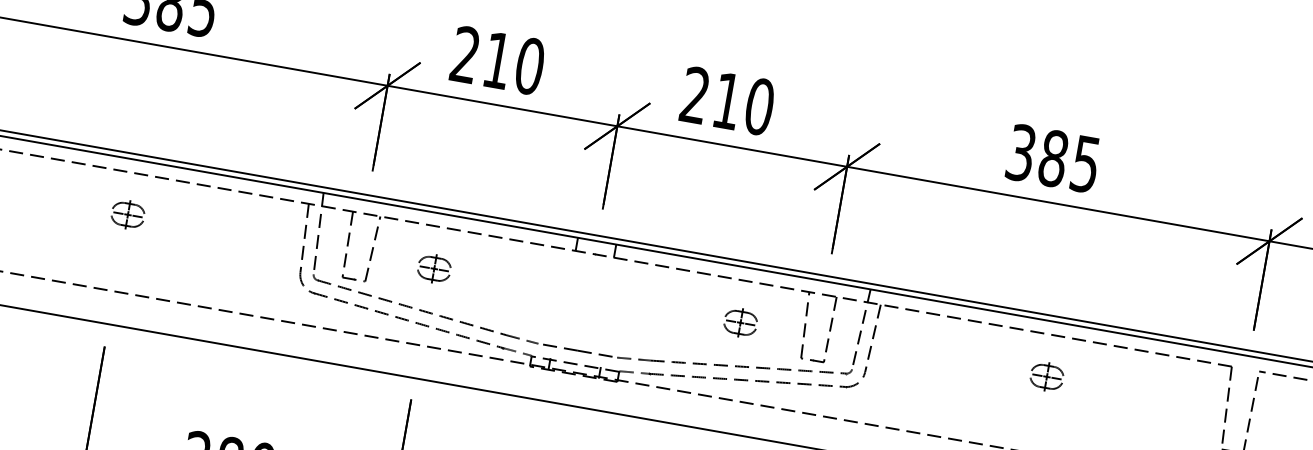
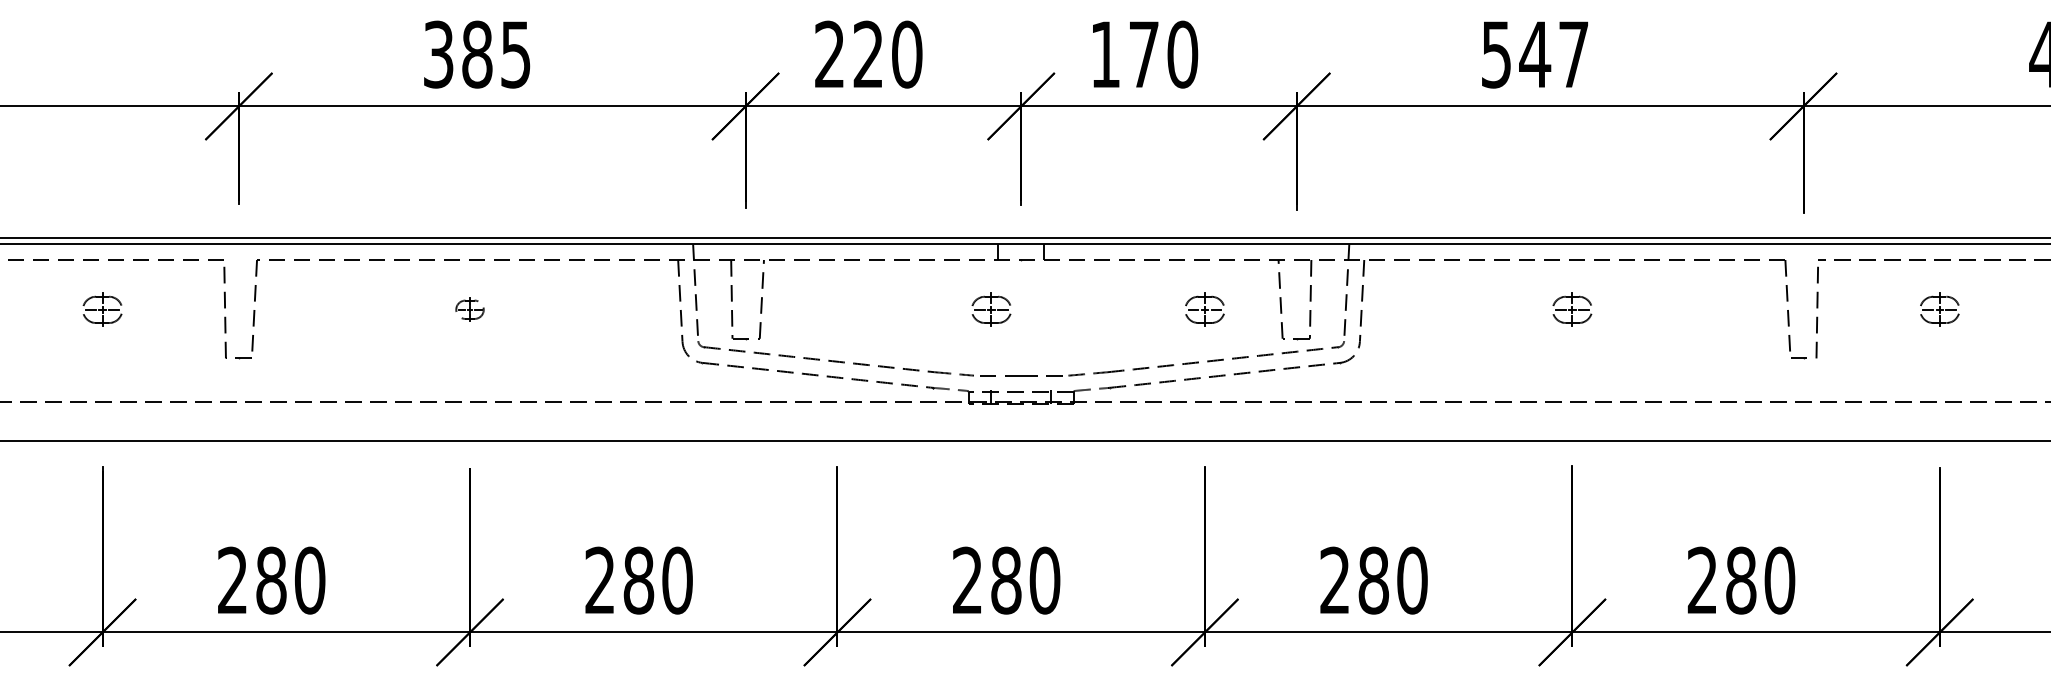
text: (497, 59) -> (867, 53), 210 -> 220
text: (711, 97) -> (1124, 53), 210 -> 170
text: (1053, 158) -> (1535, 54), 385 -> 547
part: (127, 214) -> (469, 309), size x0.7
part: (434, 268) -> (991, 309), moved

